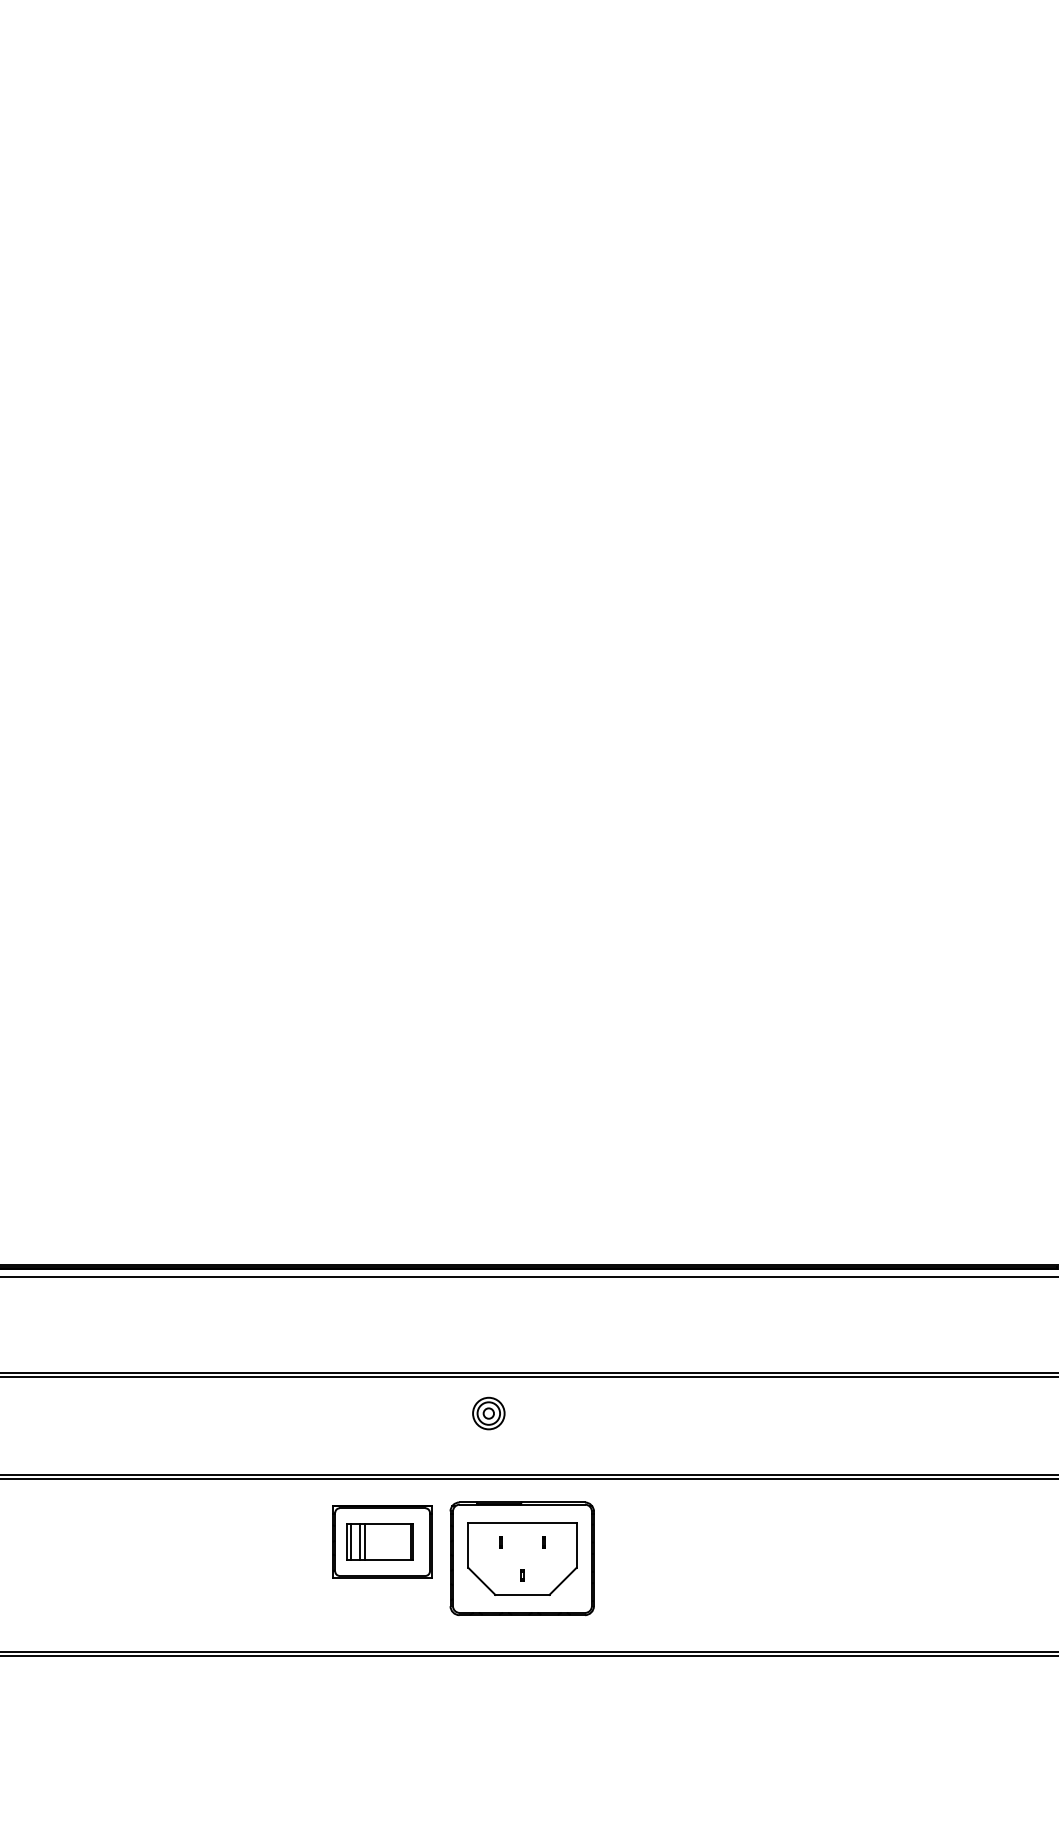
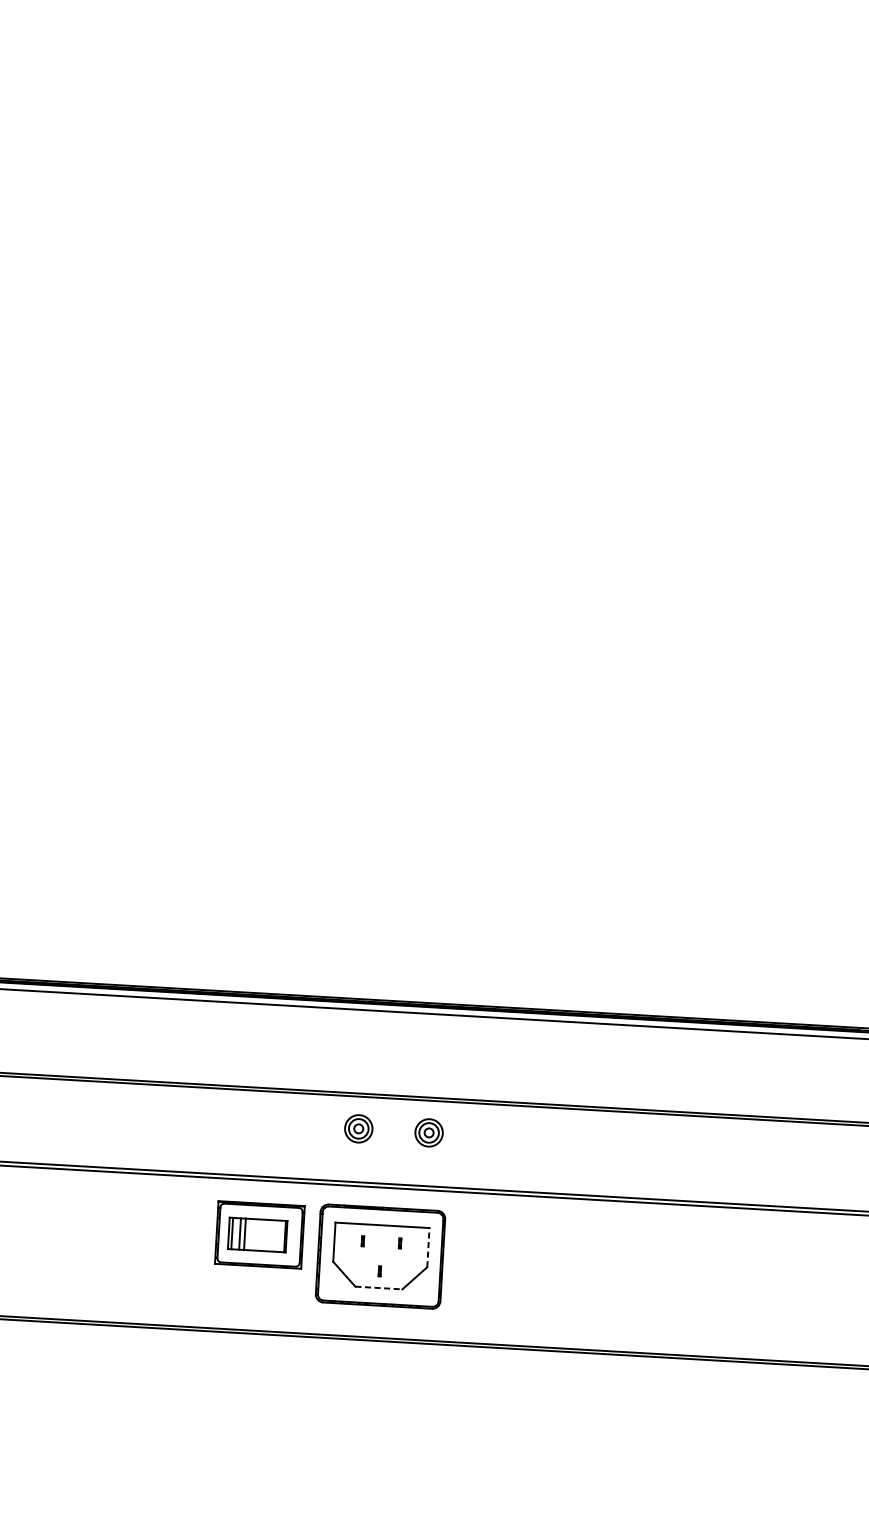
part: (569, 1413) -> (428, 1132), added
line: (576, 1545) -> (428, 1247), solid -> dashed
line: (522, 1594) -> (378, 1287), solid -> dashed

